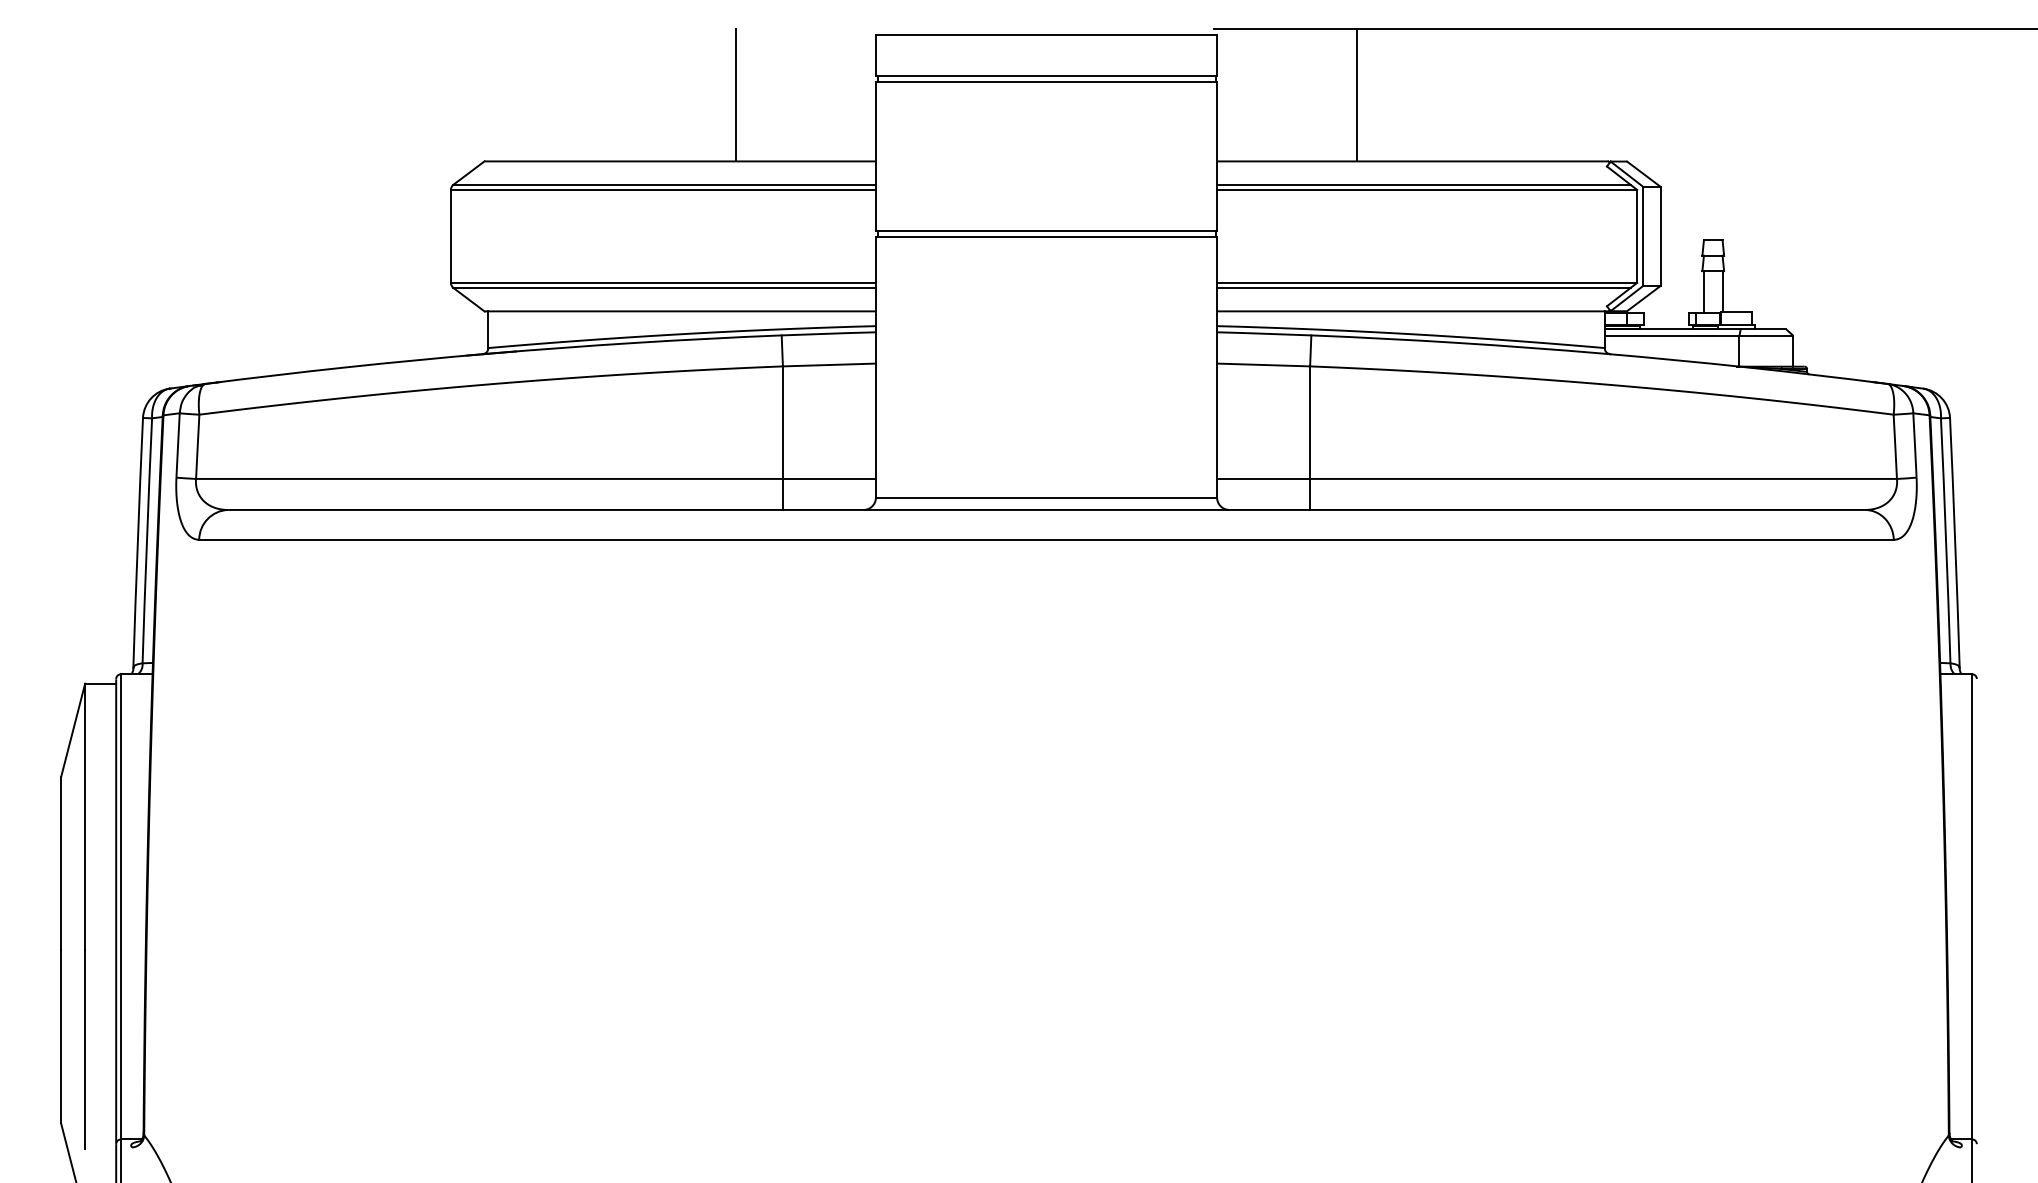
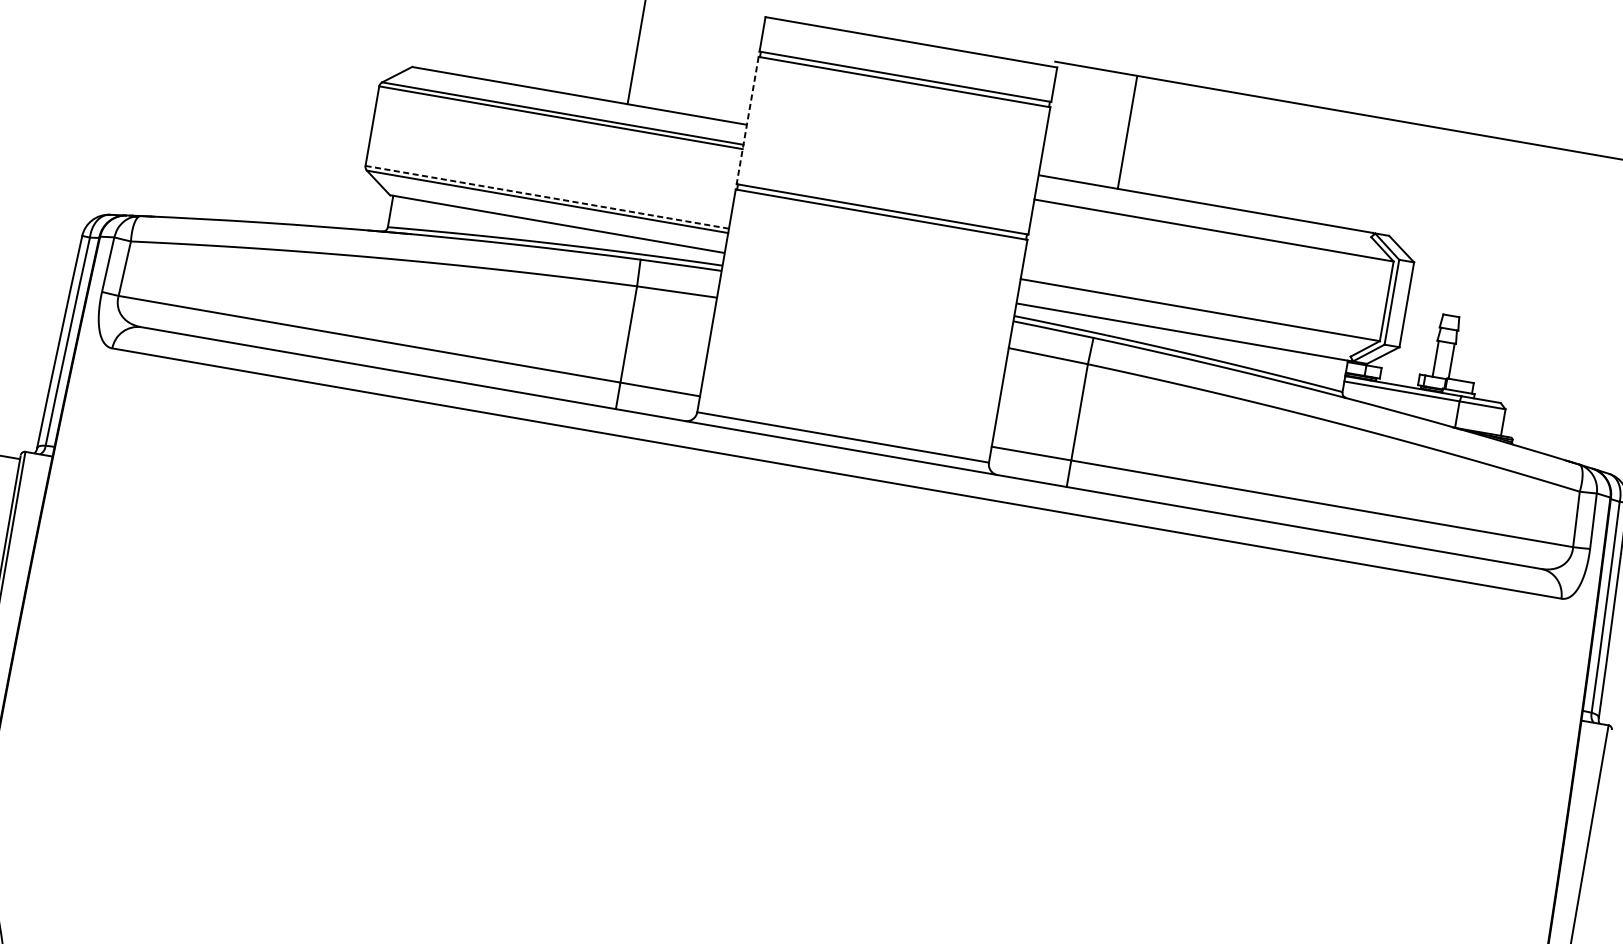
line: (1356, 95) -> (1127, 132), moved
line: (875, 156) -> (747, 120), solid -> dashed
line: (1423, 184) -> (1211, 225), removed
line: (663, 282) -> (547, 196), solid -> dashed
line: (1423, 288) -> (1196, 314), removed

